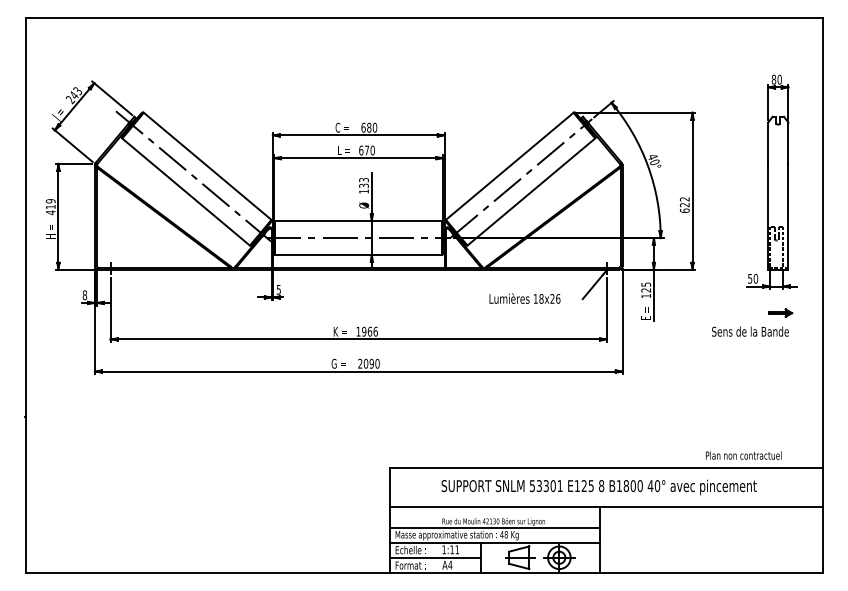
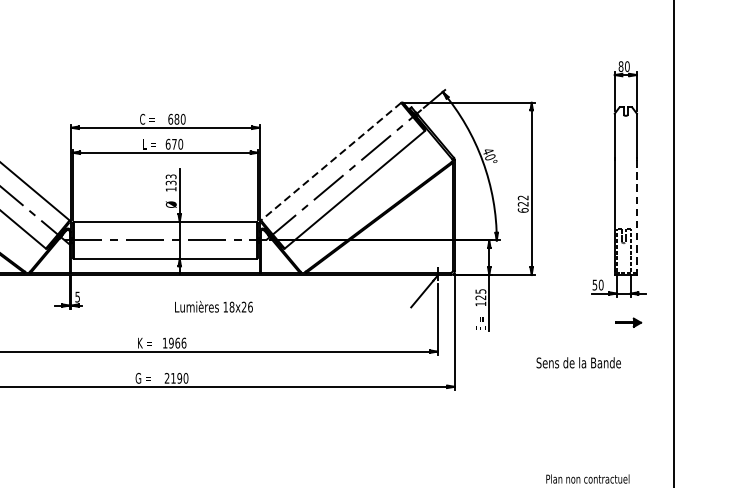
line: (509, 166) -> (330, 161), solid -> dashed
line: (788, 216) -> (637, 216), solid -> dashed
text: (524, 298) -> (213, 306), moved
text: (750, 331) -> (578, 362), moved
text: (365, 363) -> (172, 378), 2090 -> 2190

